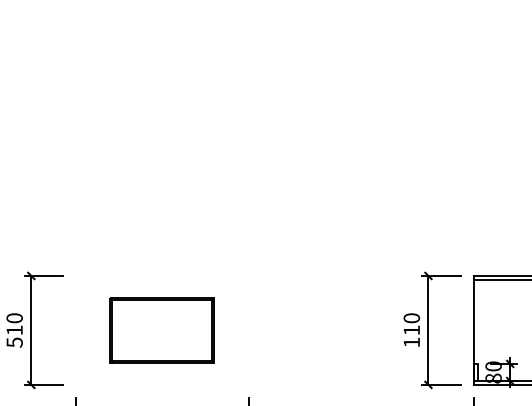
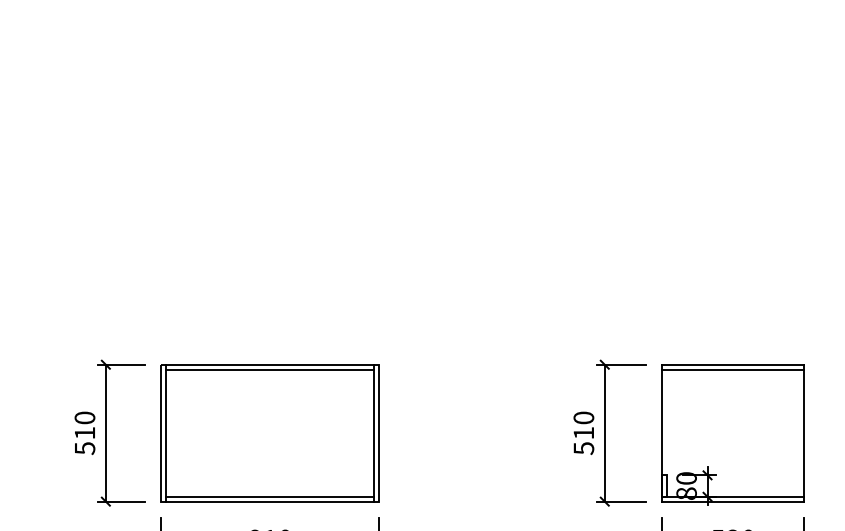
part: (161, 330) -> (269, 433), size x1.67
text: (411, 342) -> (583, 448), 110 -> 510

